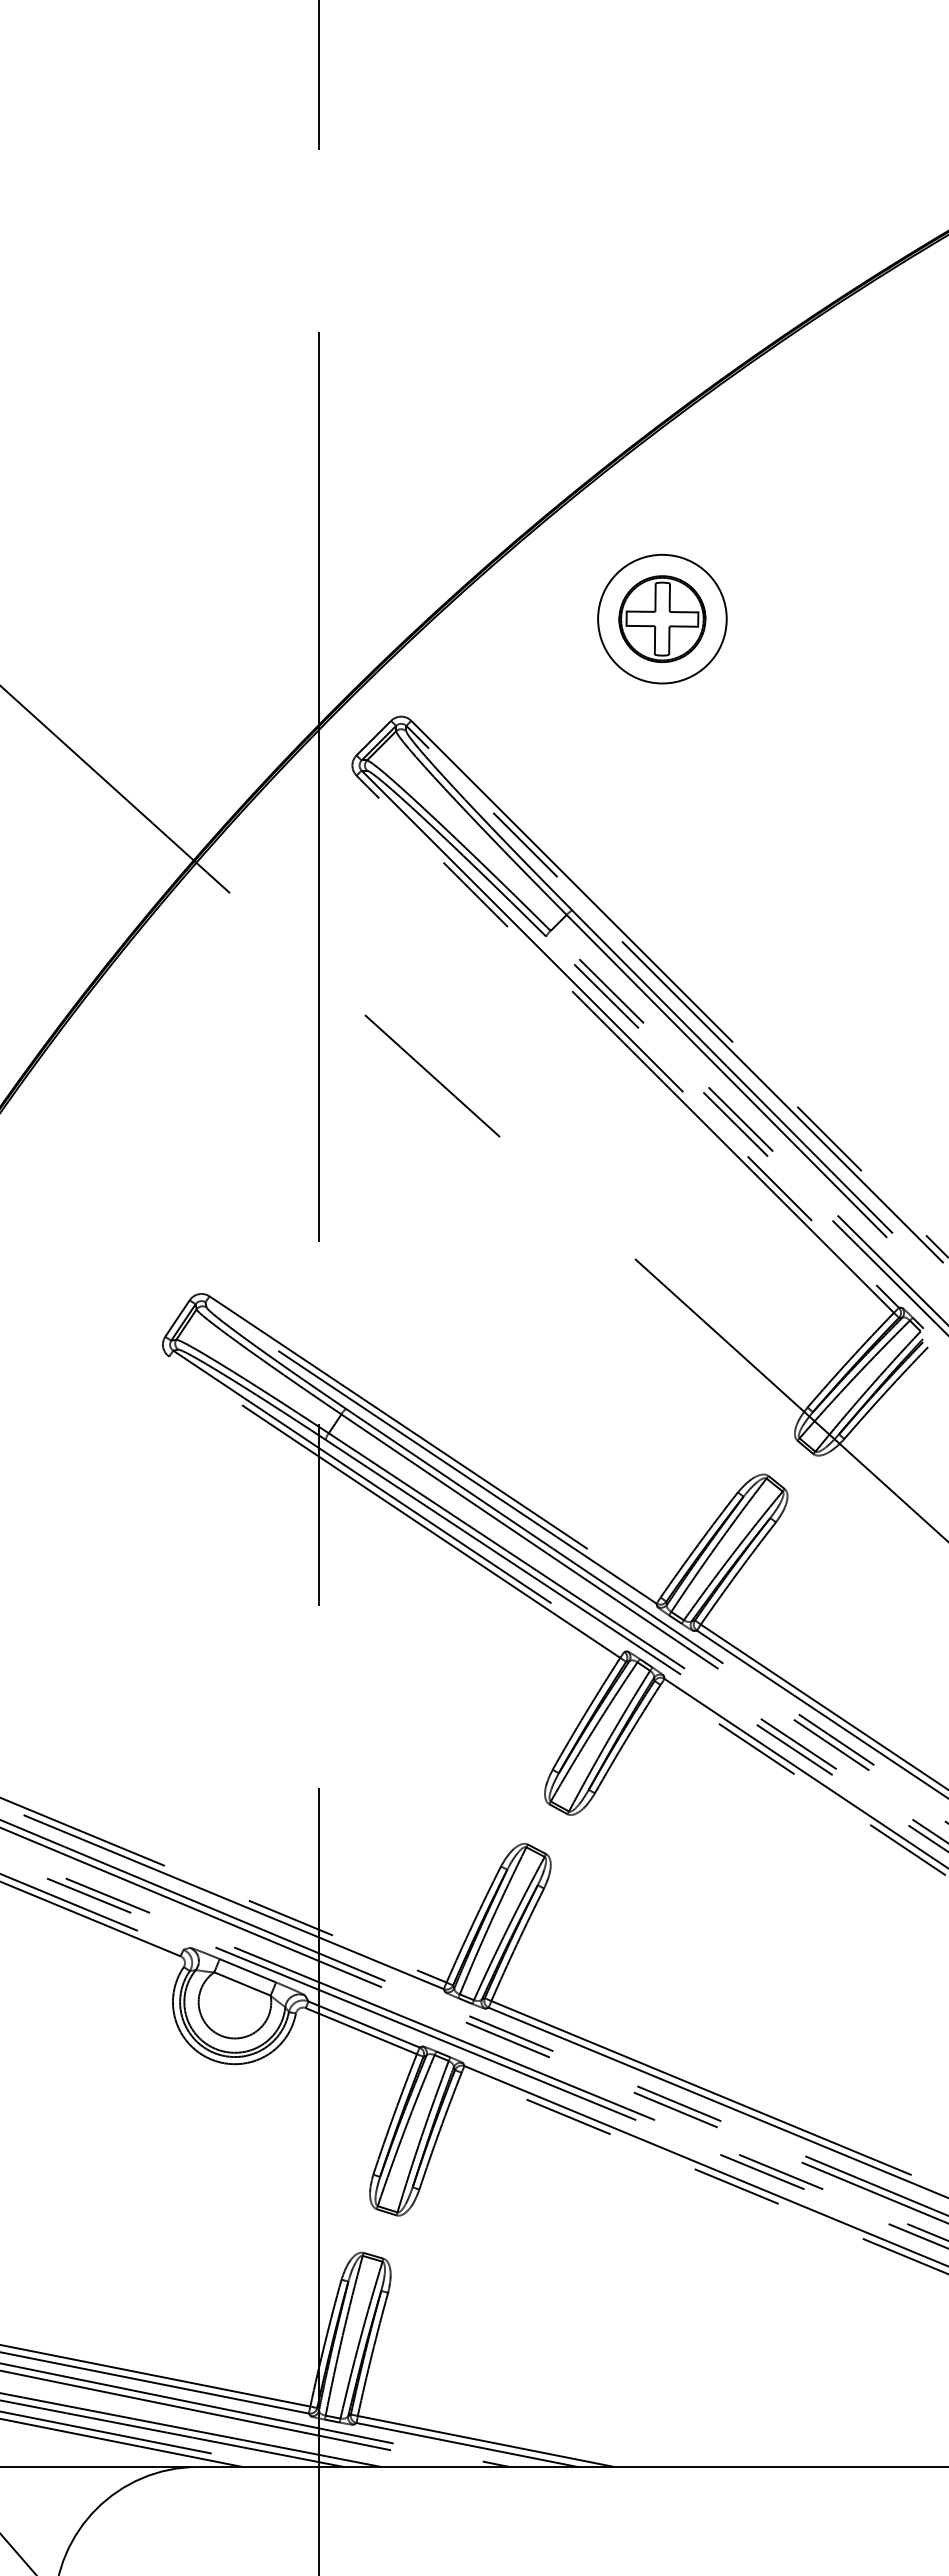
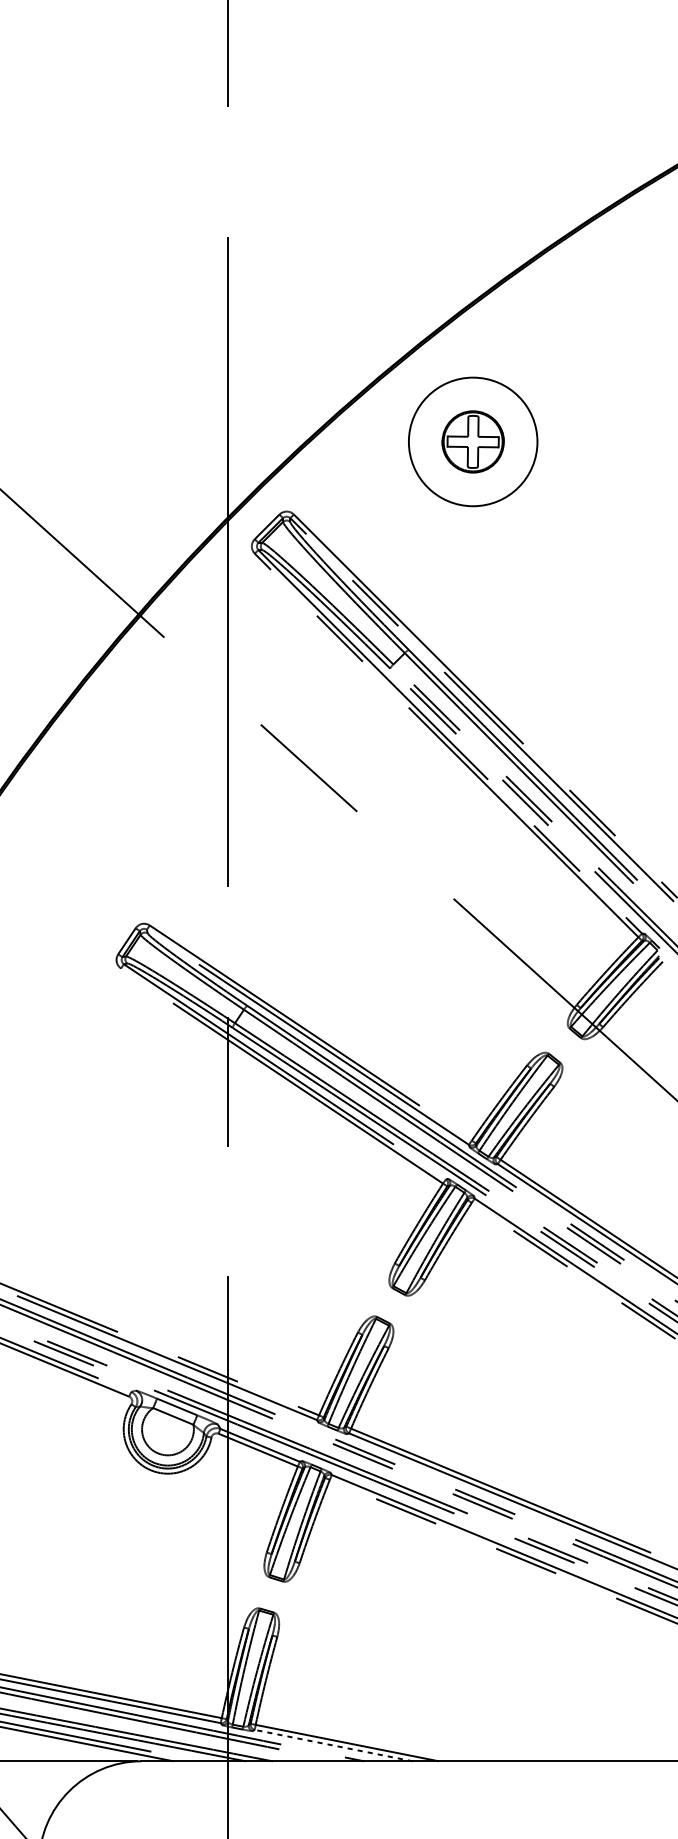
circle: (662, 618) -> (473, 441), size x1.4
line: (467, 2445) -> (334, 1745), solid -> dashed

